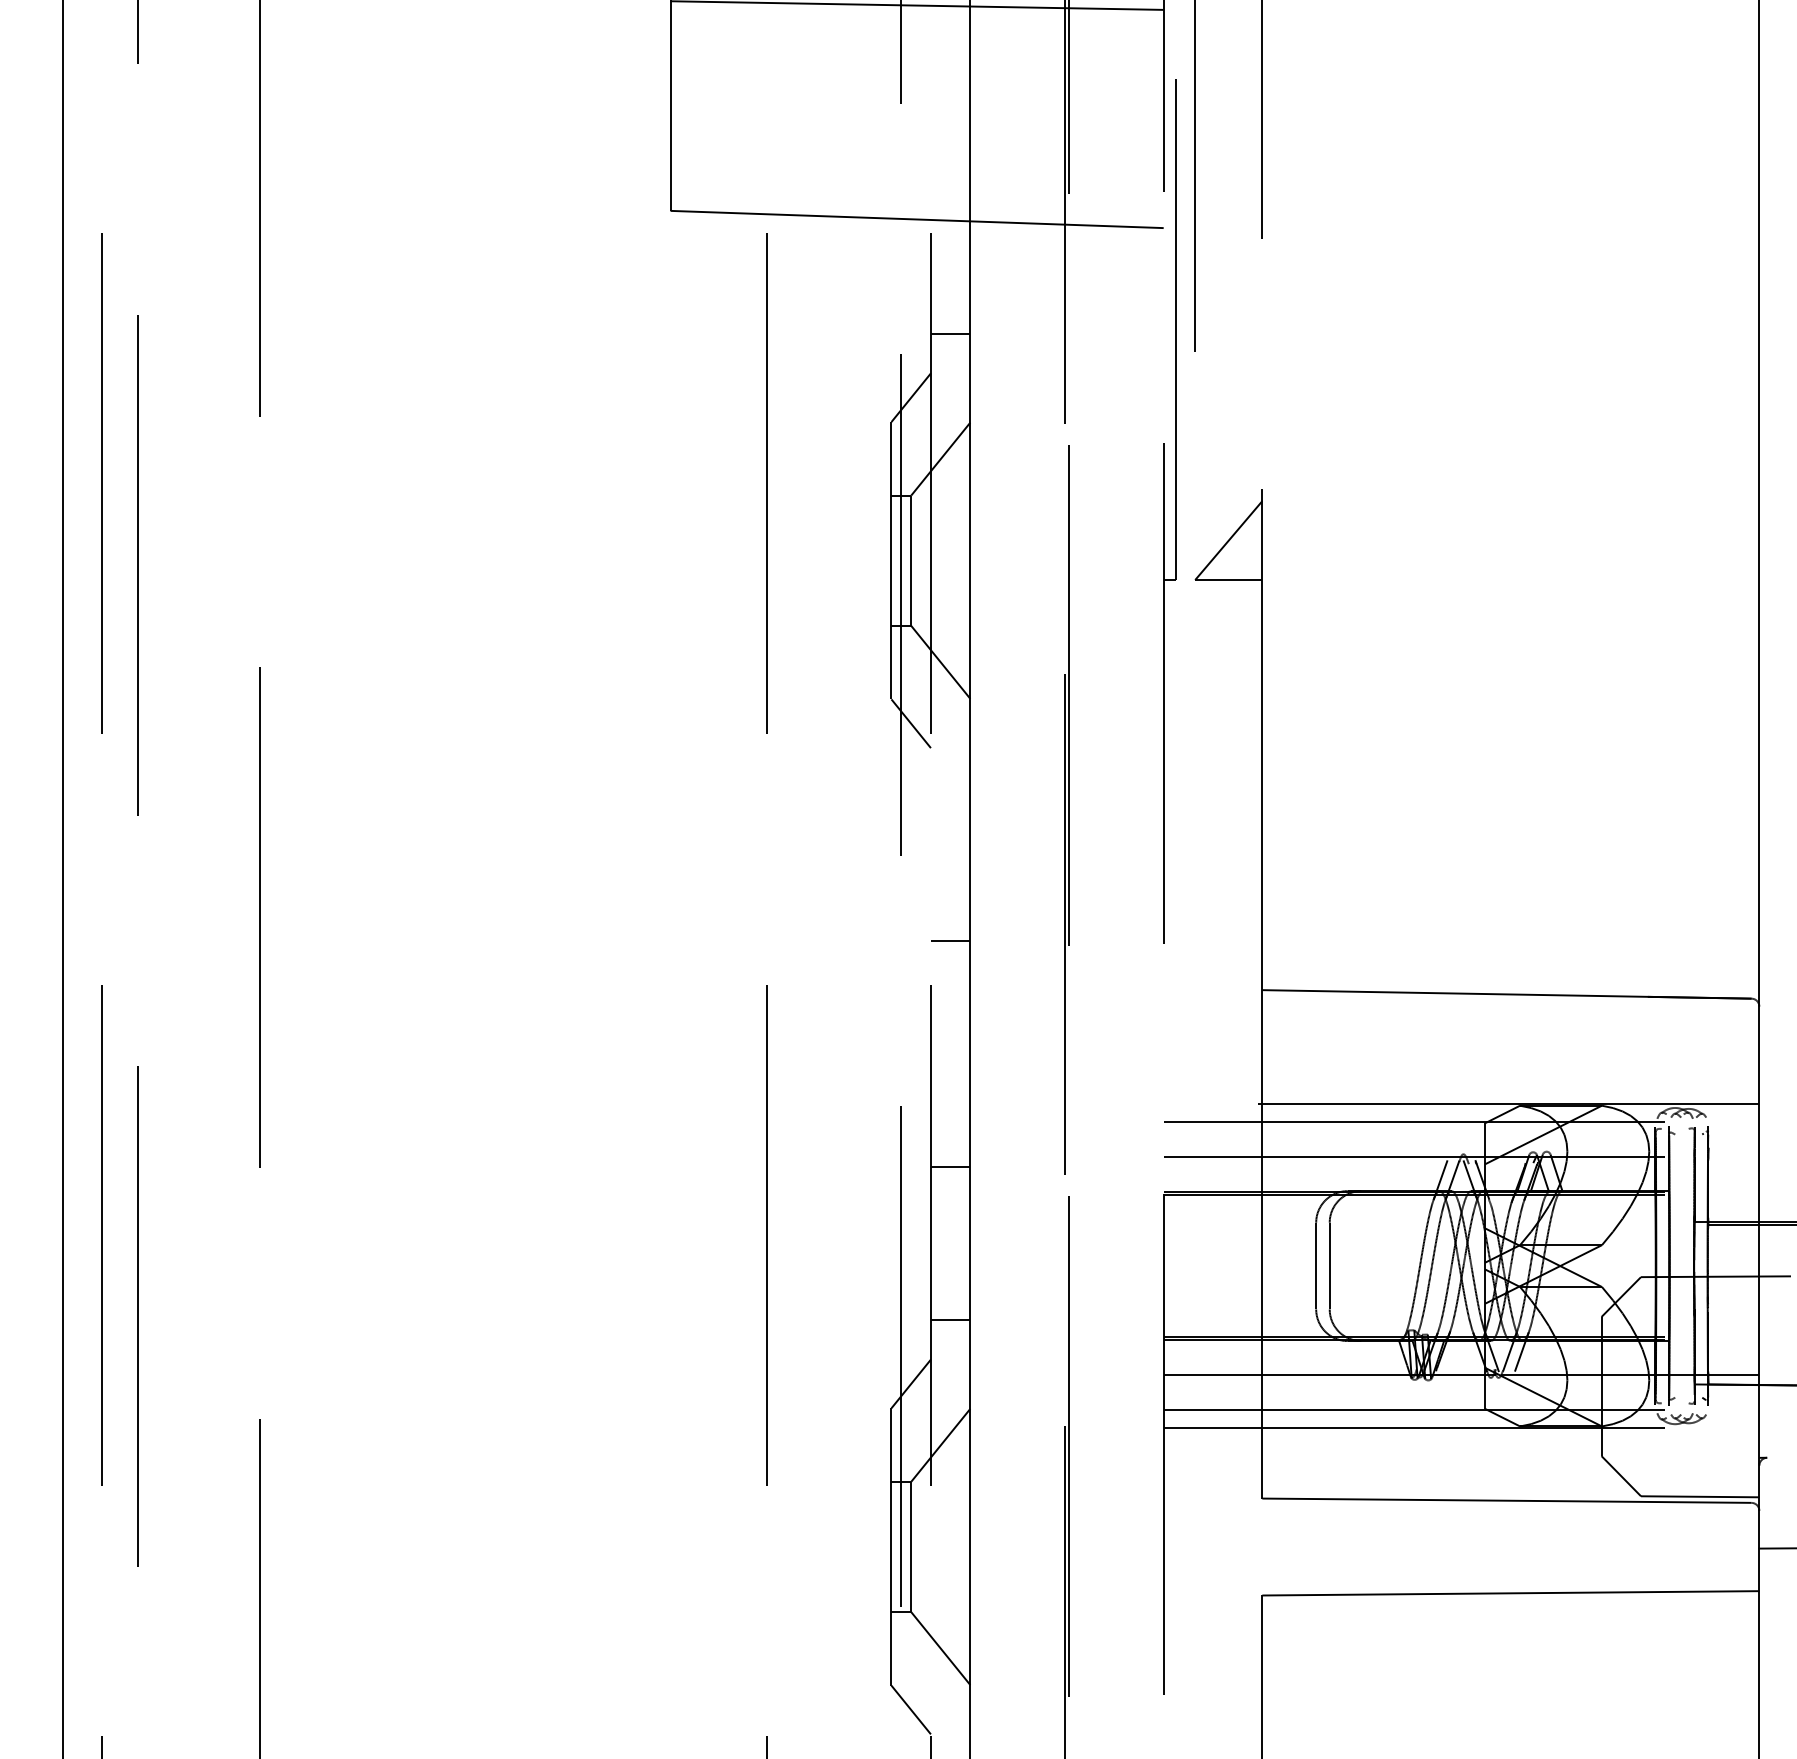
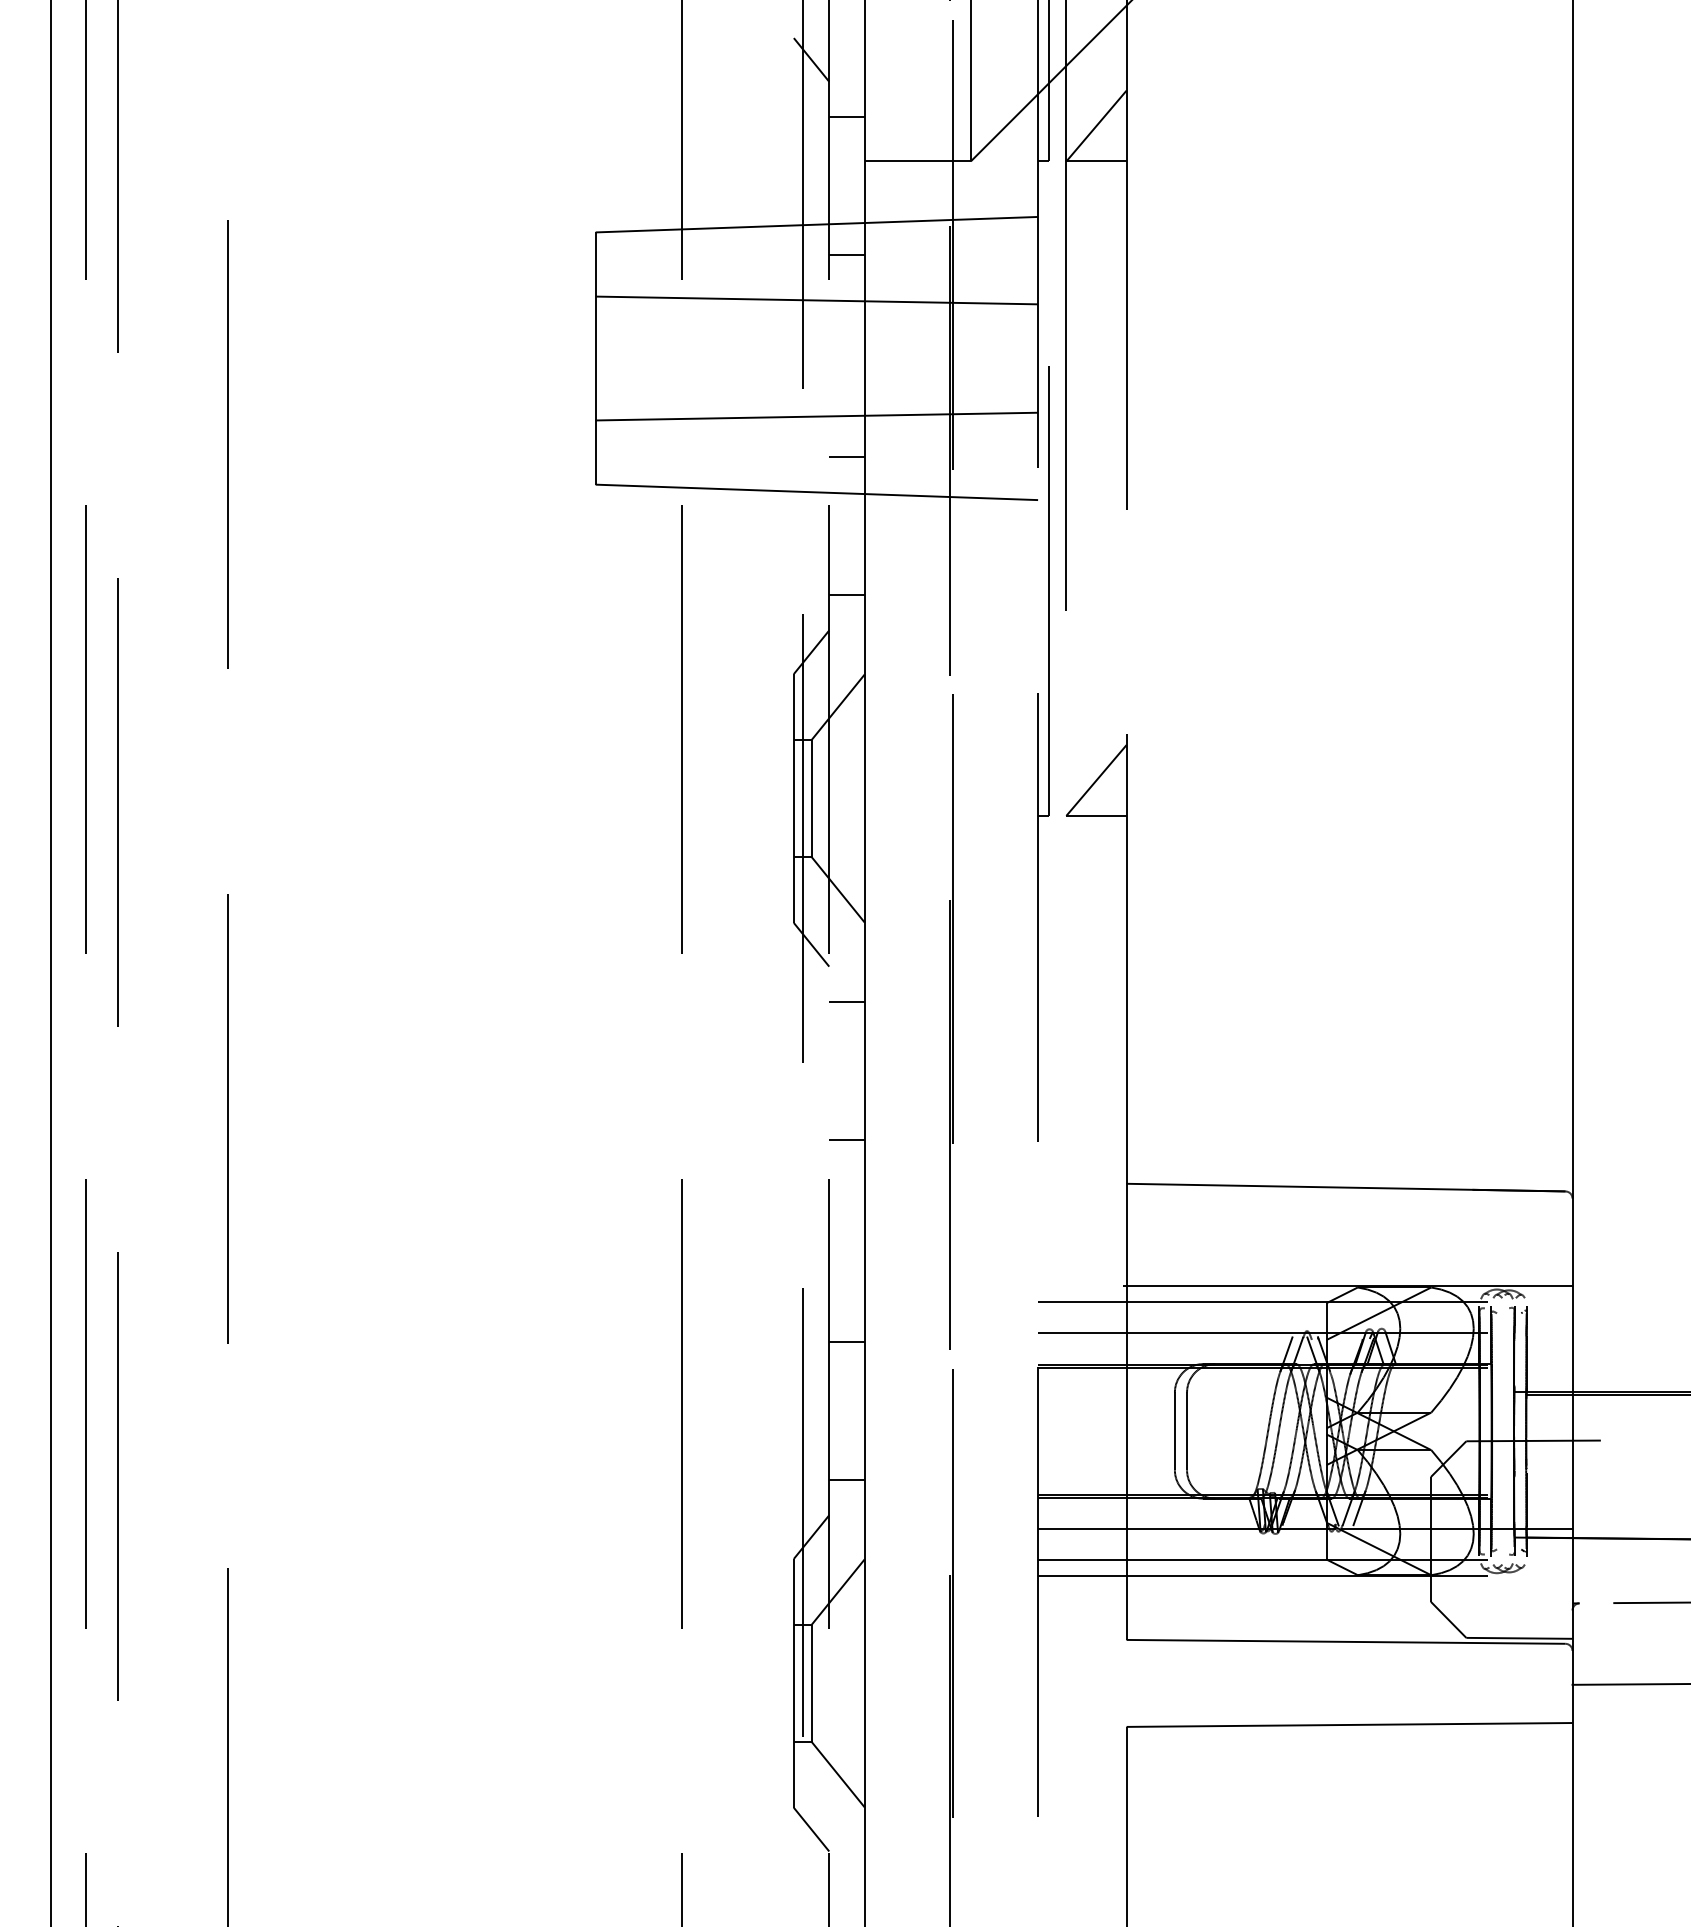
line: (916, 134) -> (816, 416), added
line: (950, 180) -> (846, 457), added
line: (950, 788) -> (846, 1002), added

